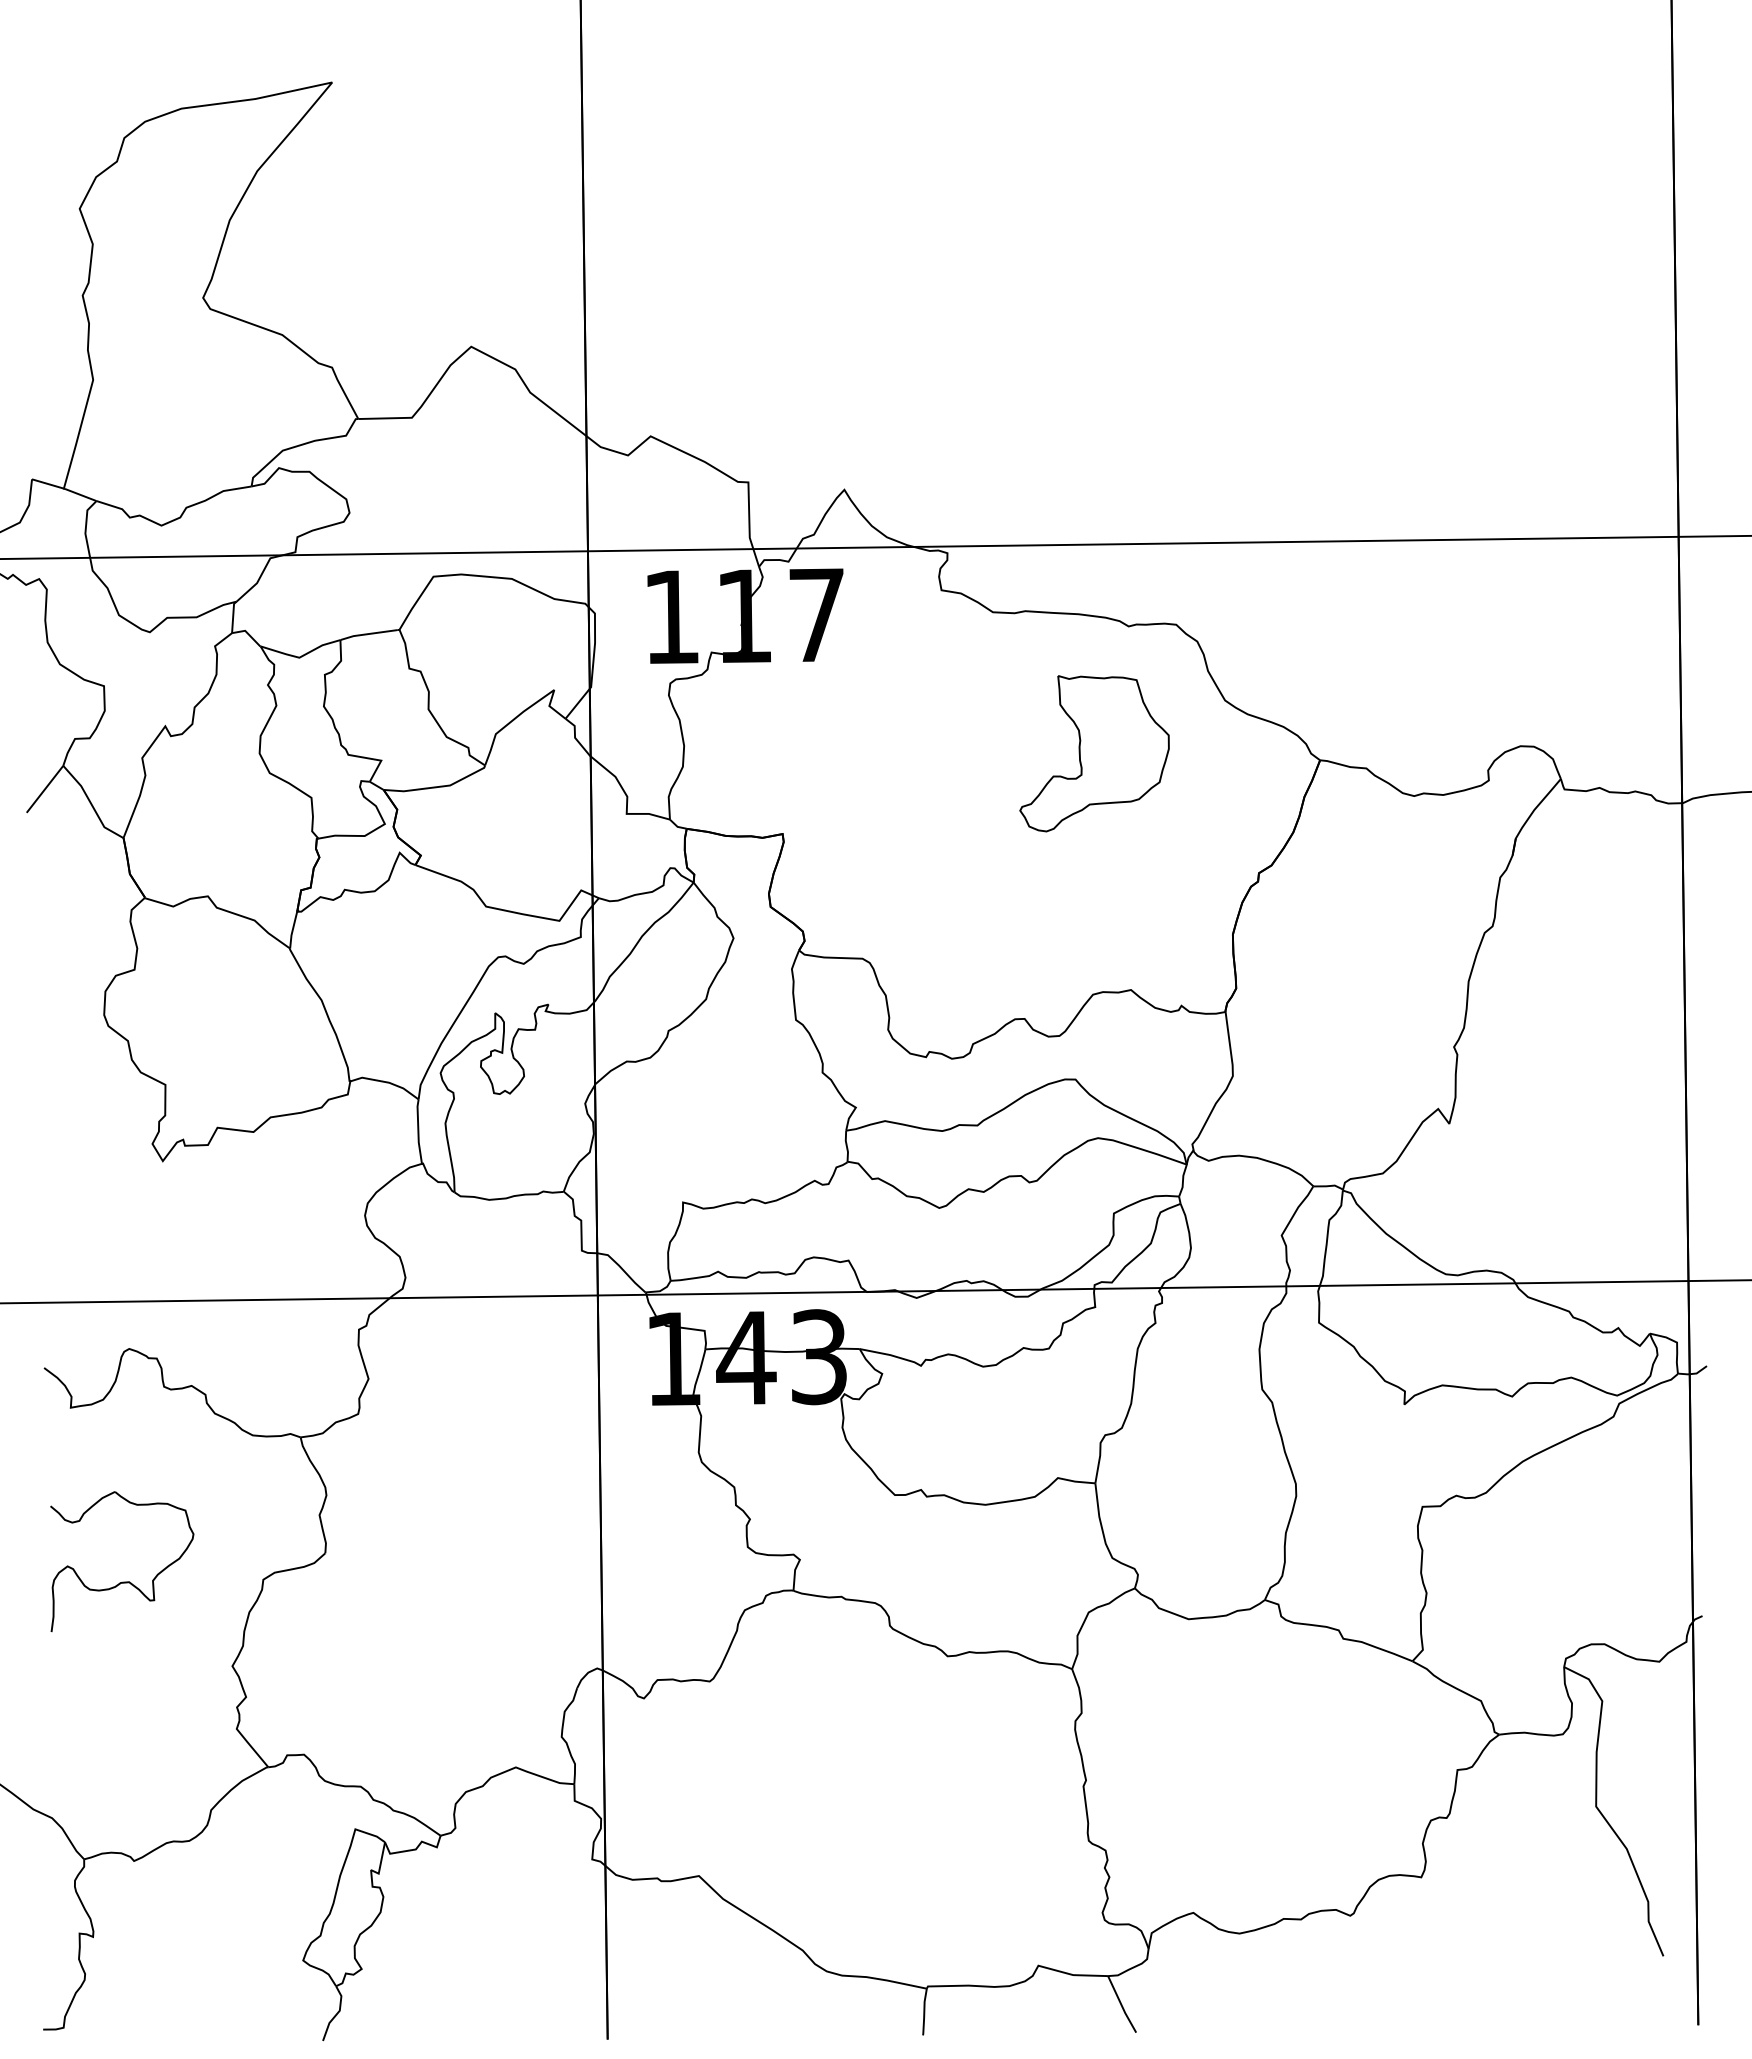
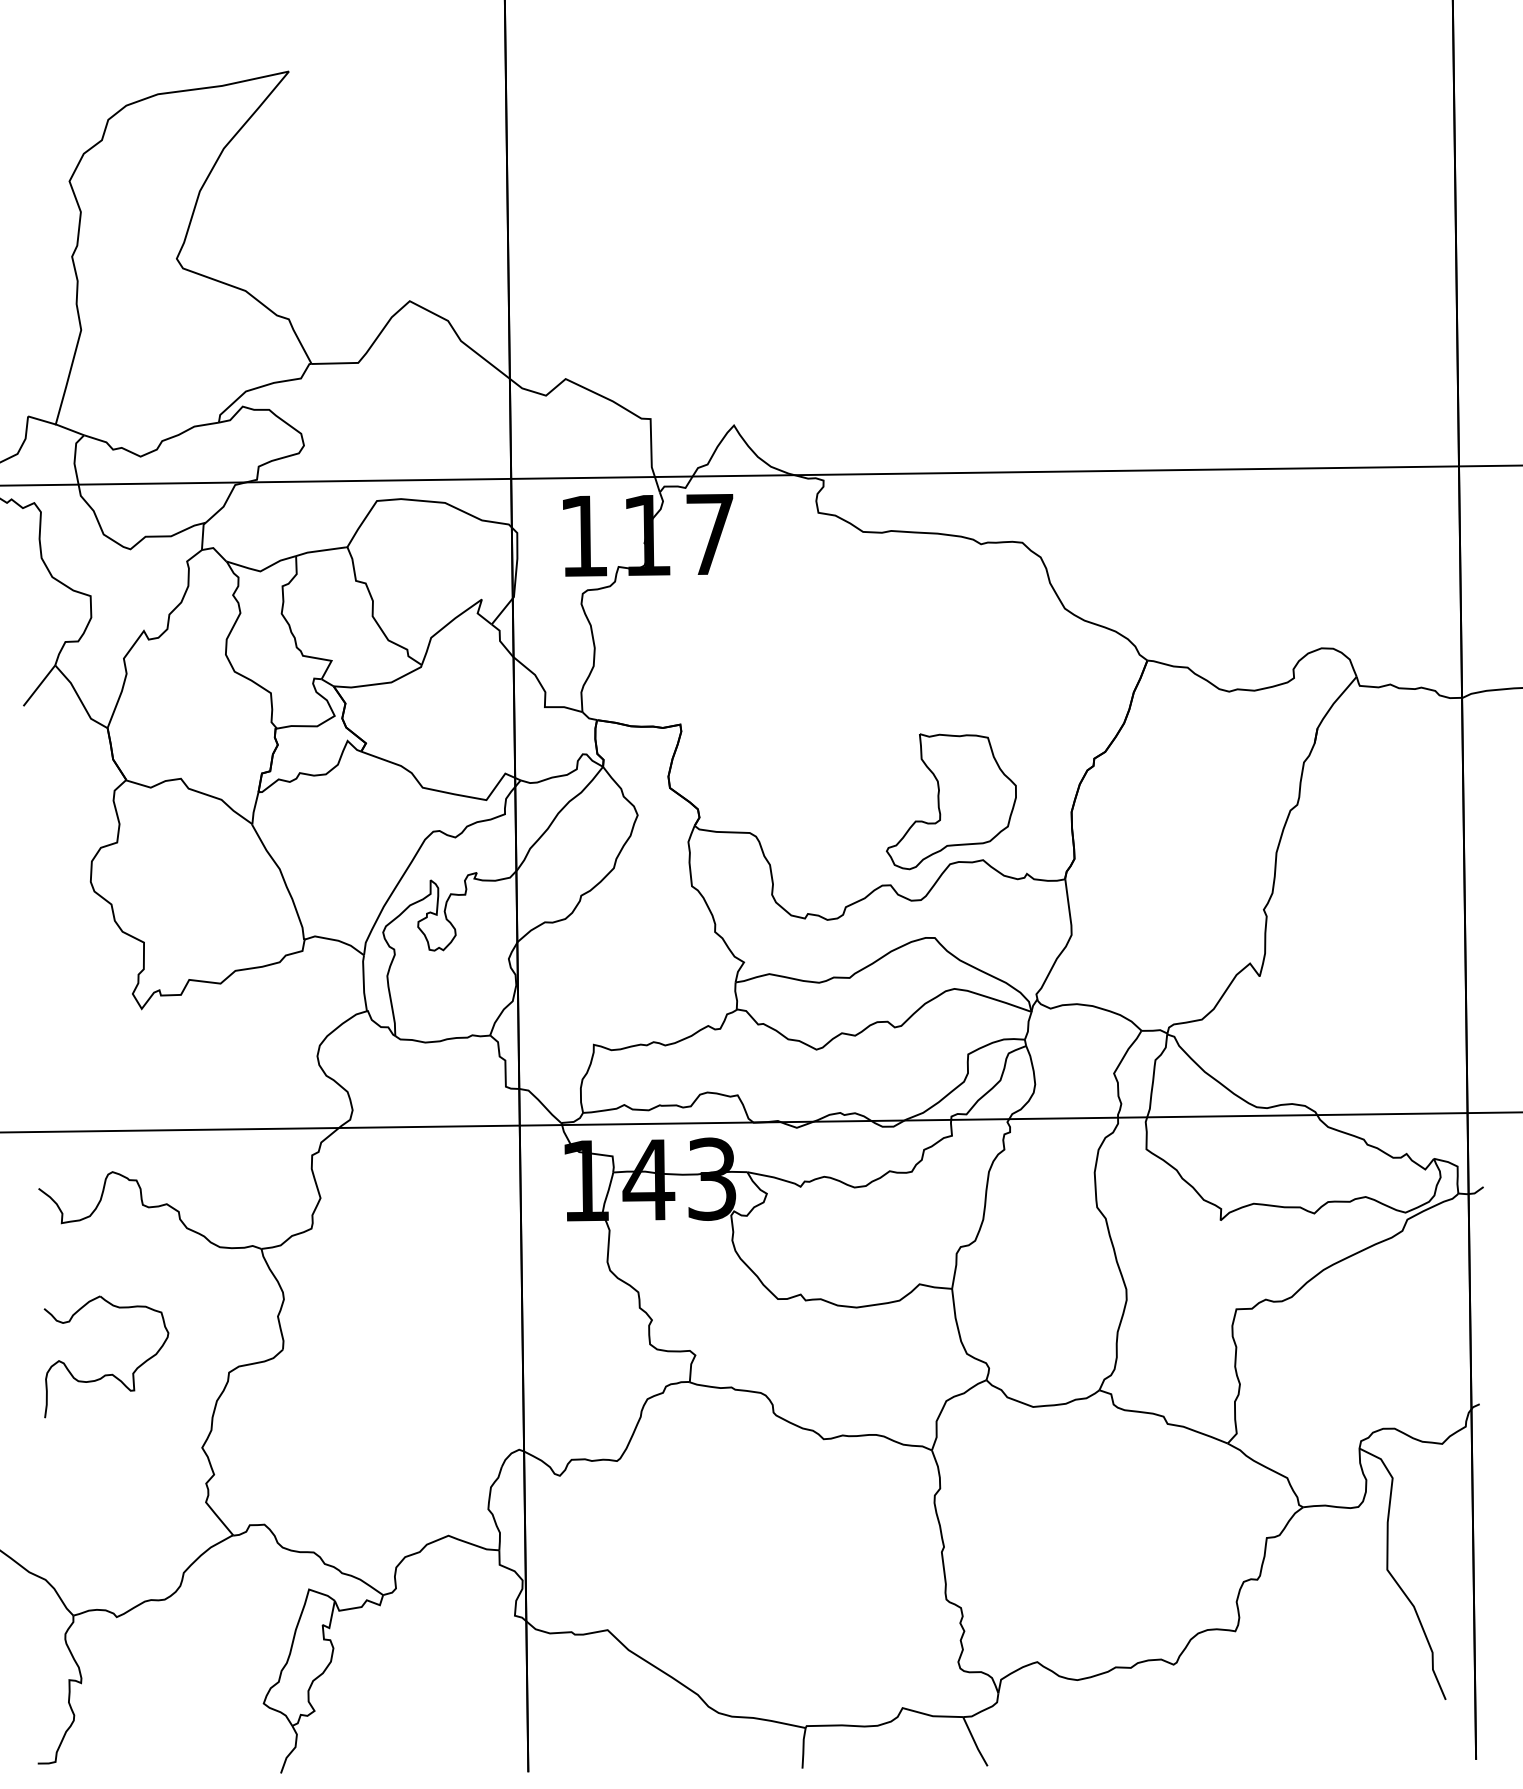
part: (1094, 753) -> (951, 801), moved

